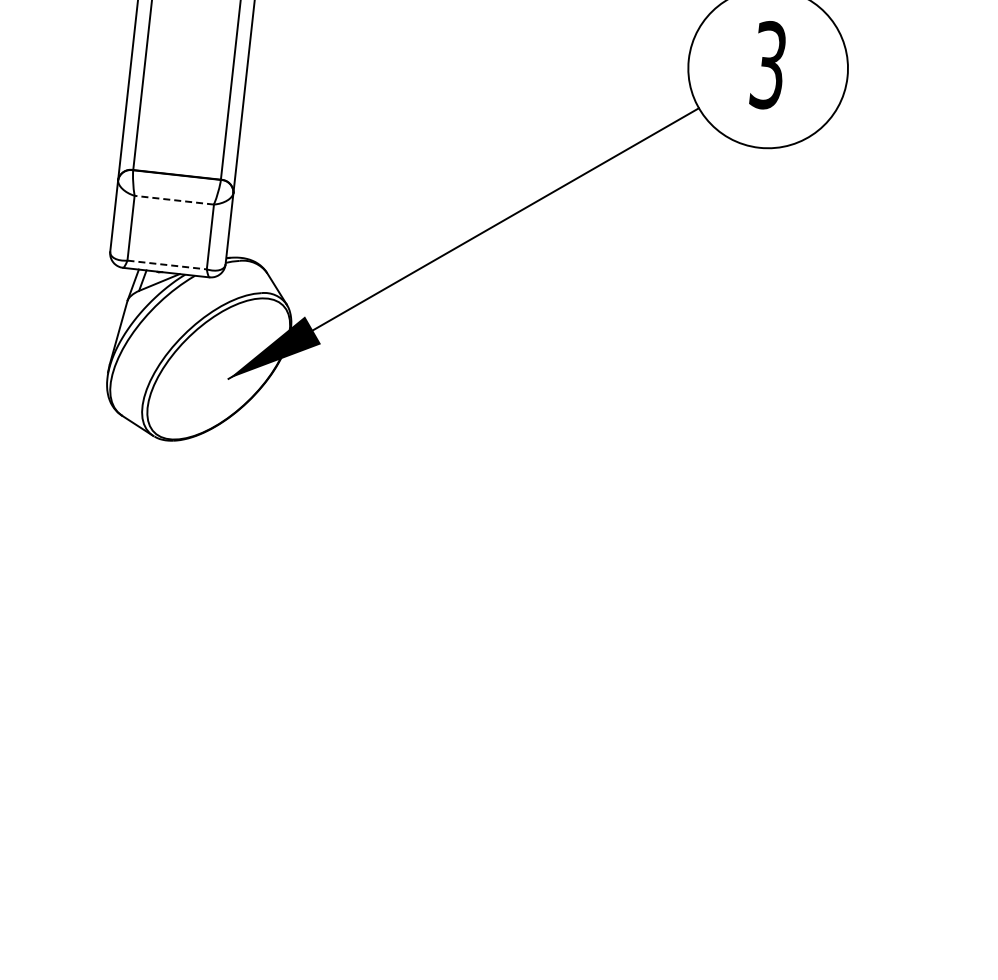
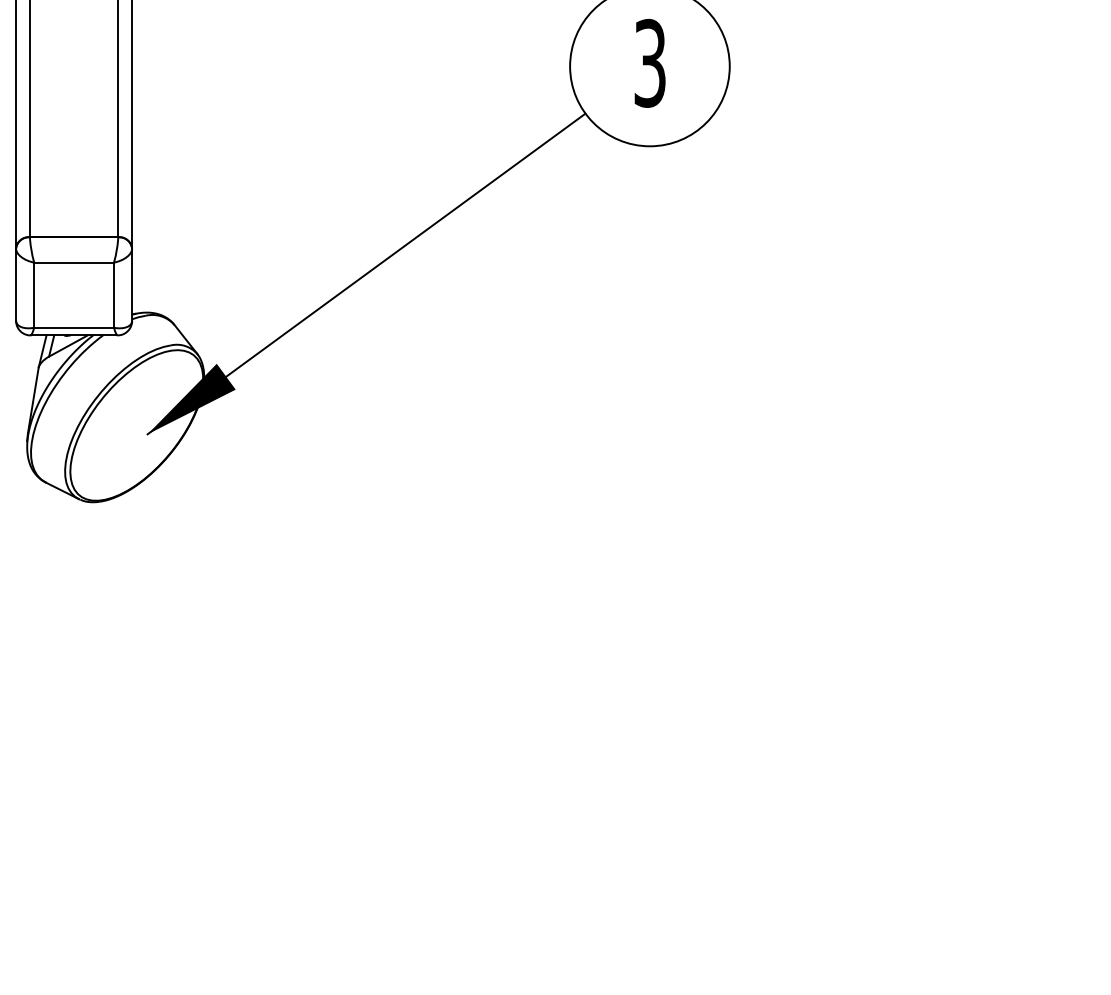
line: (174, 200) -> (74, 262), dashed -> solid
line: (167, 264) -> (74, 327), dashed -> solid

